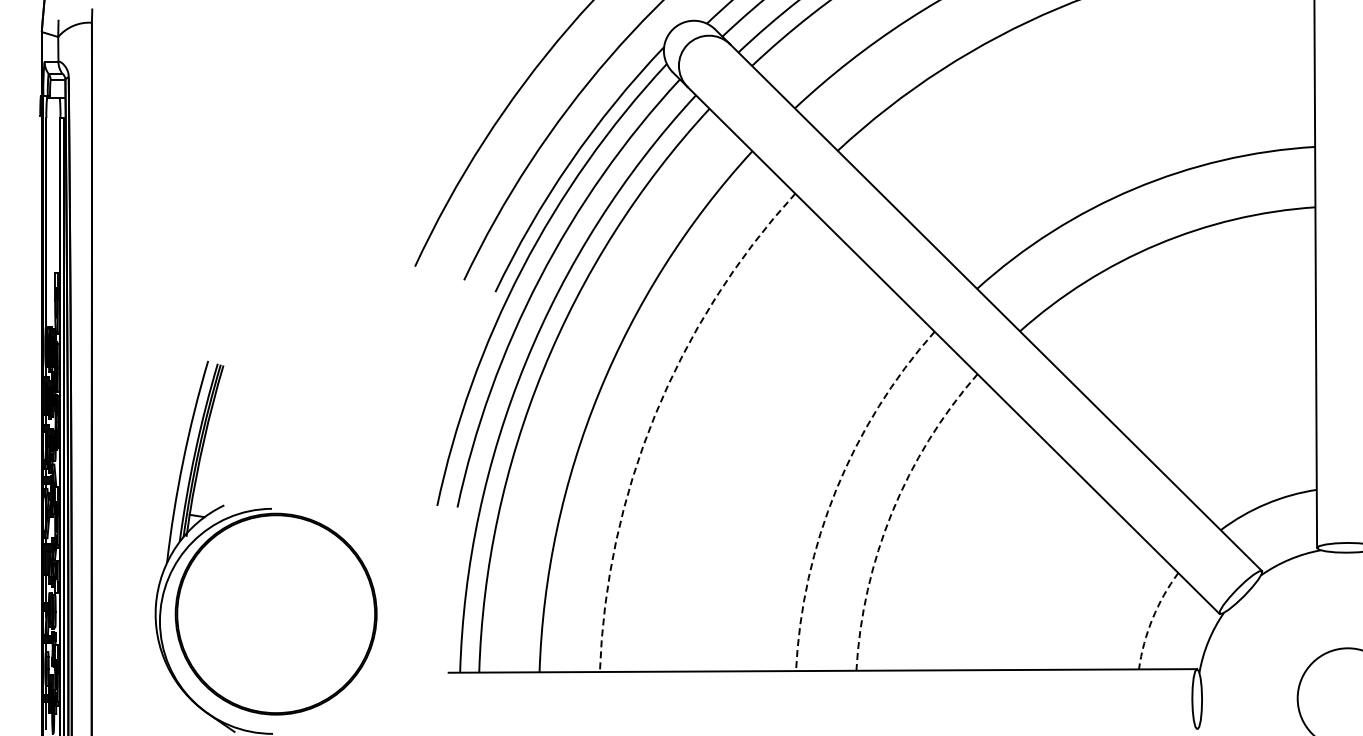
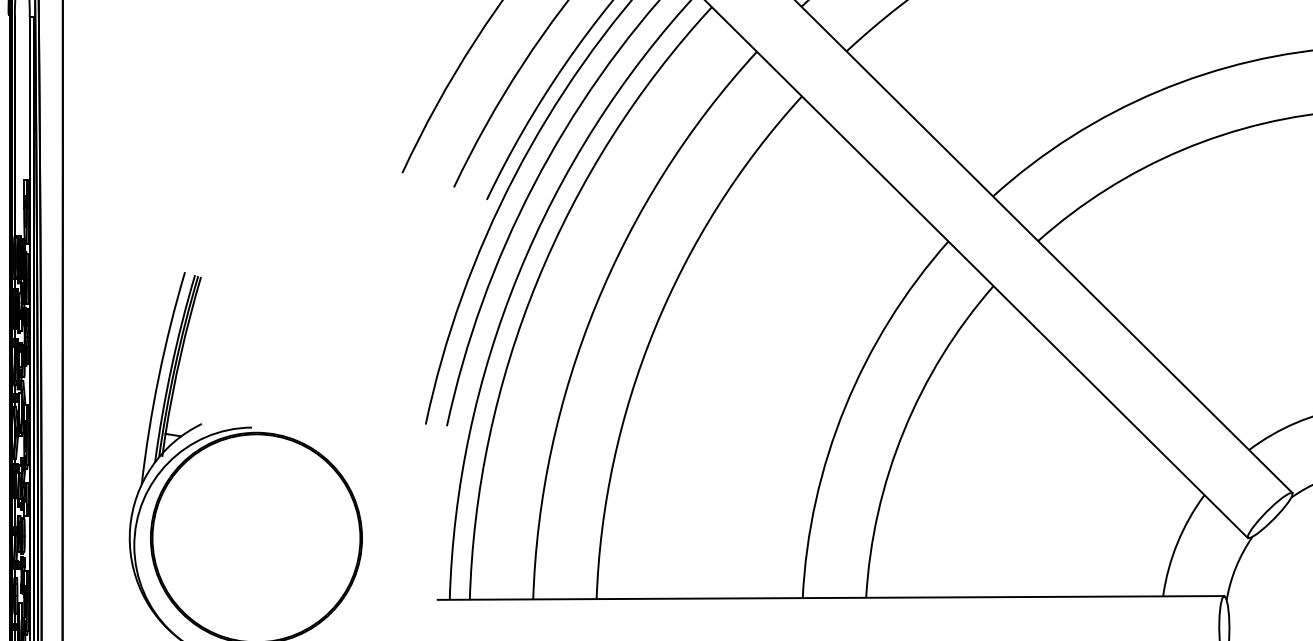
arc: (655, 415) -> (655, 329), dashed -> solid
arc: (836, 489) -> (845, 407), dashed -> solid
arc: (892, 512) -> (904, 431), dashed -> solid
arc: (1152, 618) -> (1177, 542), dashed -> solid

